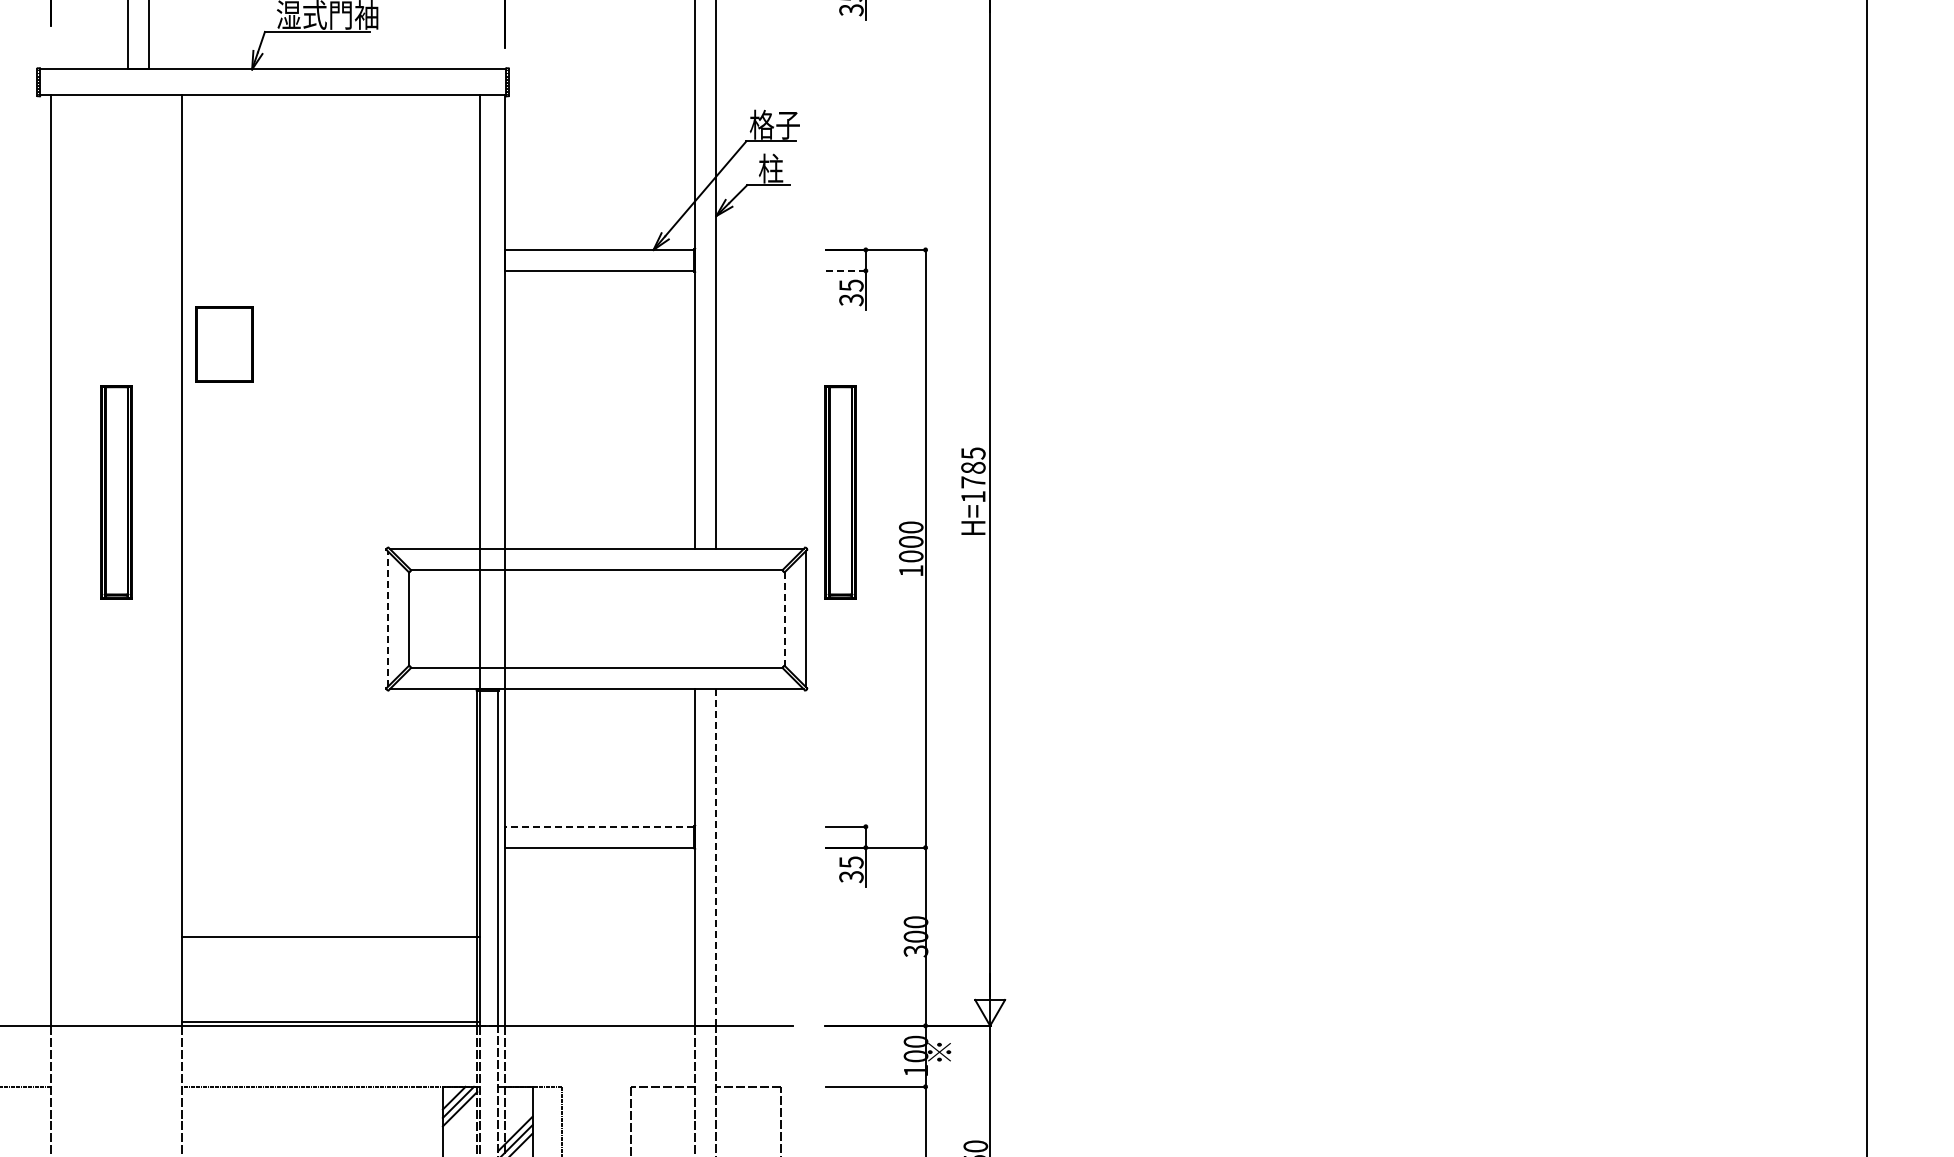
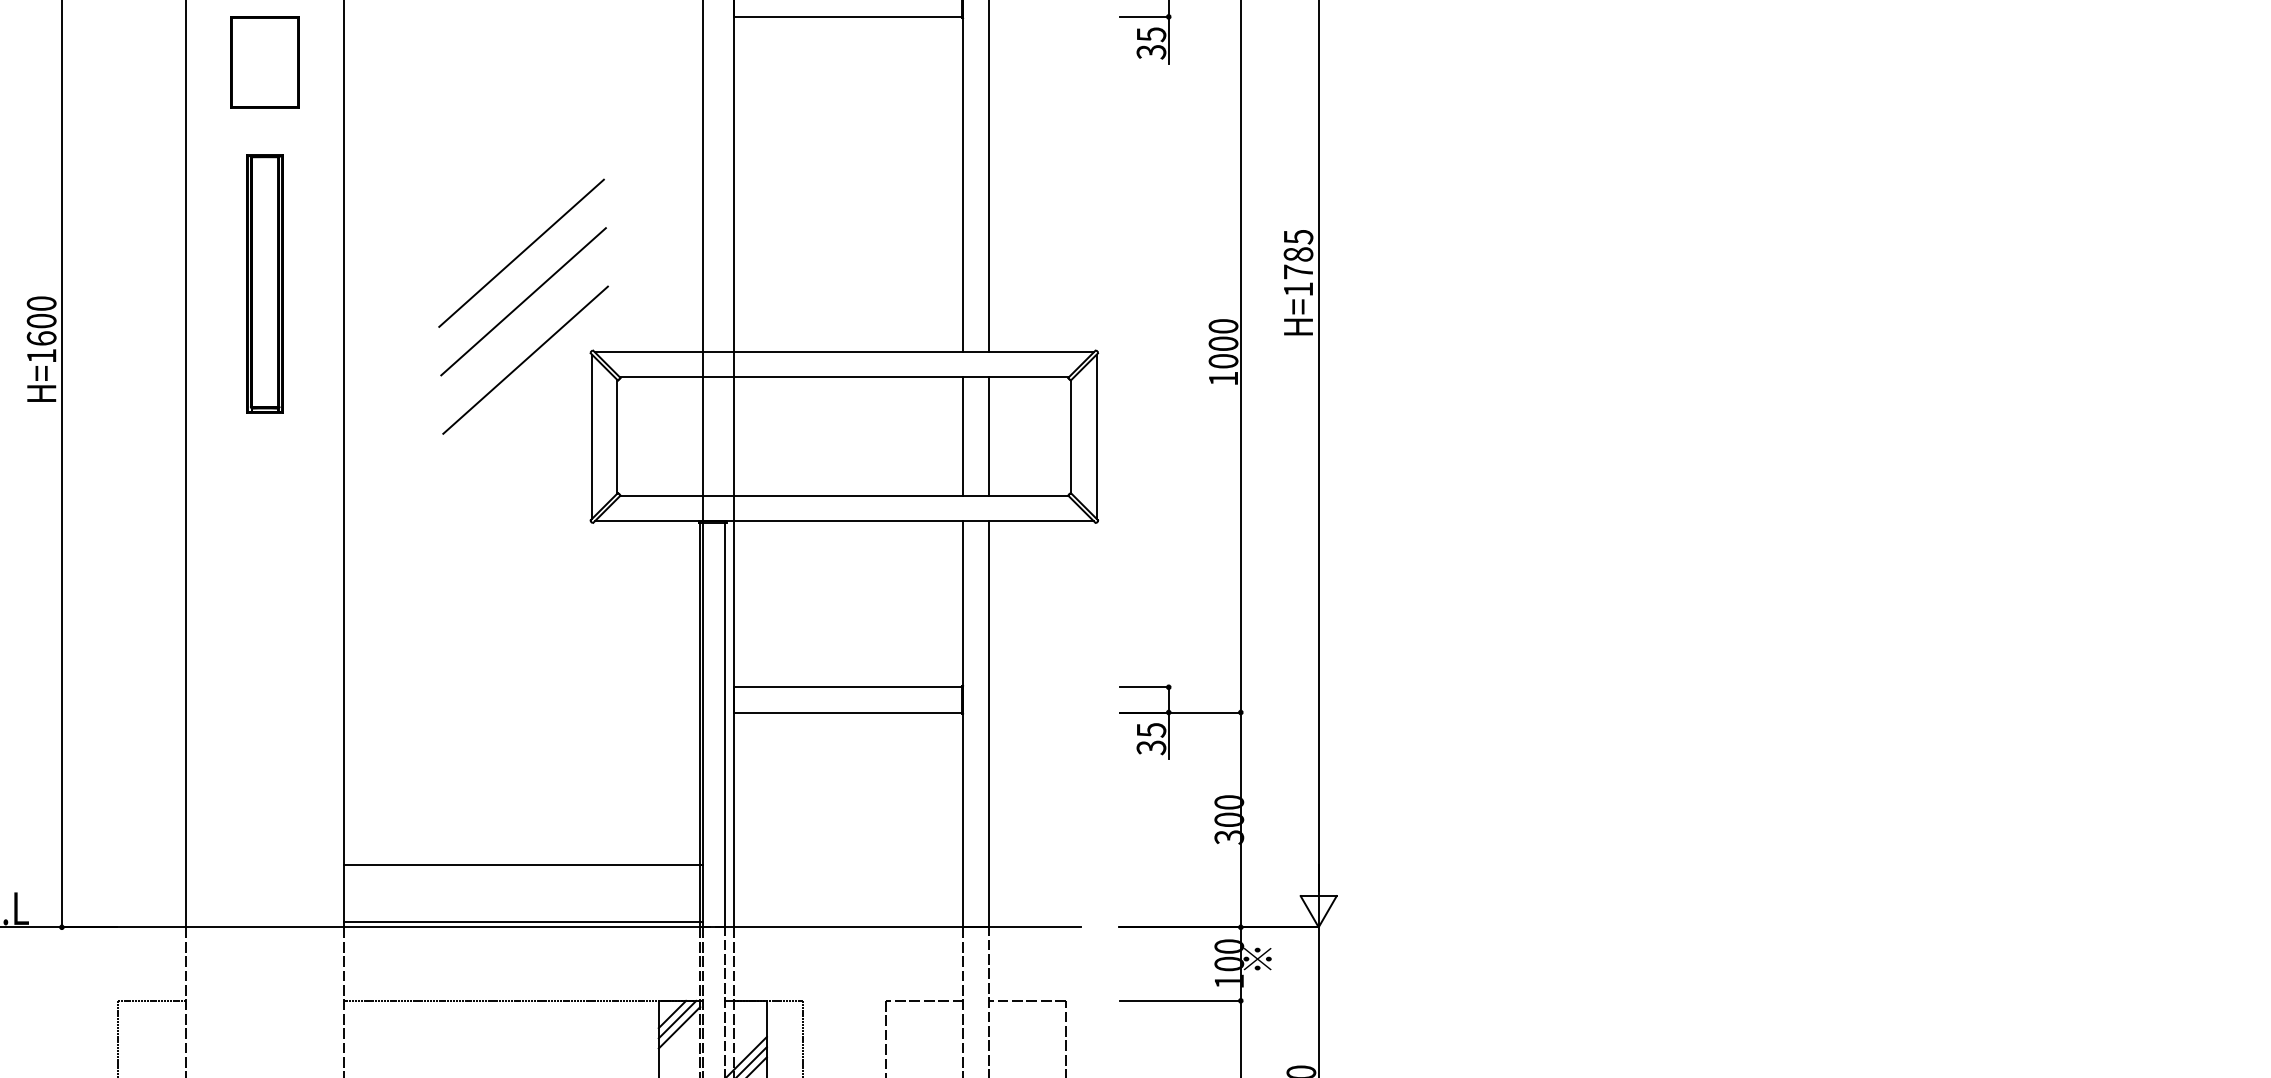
line: (846, 270) -> (1145, 16), dashed -> solid
part: (224, 344) -> (265, 62), moved
line: (328, 466) -> (520, 252), added
part: (840, 492) -> (1138, 284), removed
line: (330, 507) -> (523, 302), added
line: (332, 555) -> (525, 360), added
line: (387, 618) -> (591, 436), dashed -> solid
line: (695, 618) -> (963, 436), added
line: (716, 618) -> (988, 436), added
line: (785, 619) -> (1071, 437), dashed -> solid
line: (599, 826) -> (847, 686), dashed -> solid
line: (716, 857) -> (988, 724), dashed -> solid
line: (330, 936) -> (523, 864), moved

